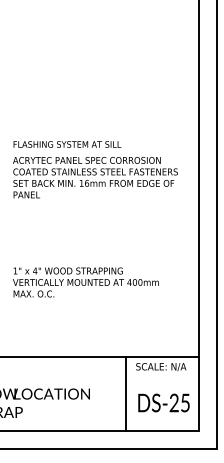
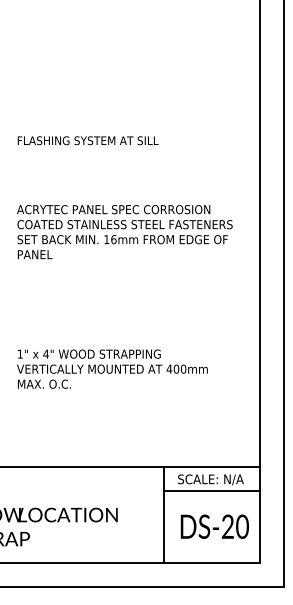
text: (66, 144) -> (87, 140), moved
line: (162, 375) -> (212, 490), added
text: (185, 402) -> (242, 526), DS-25 -> DS-20

